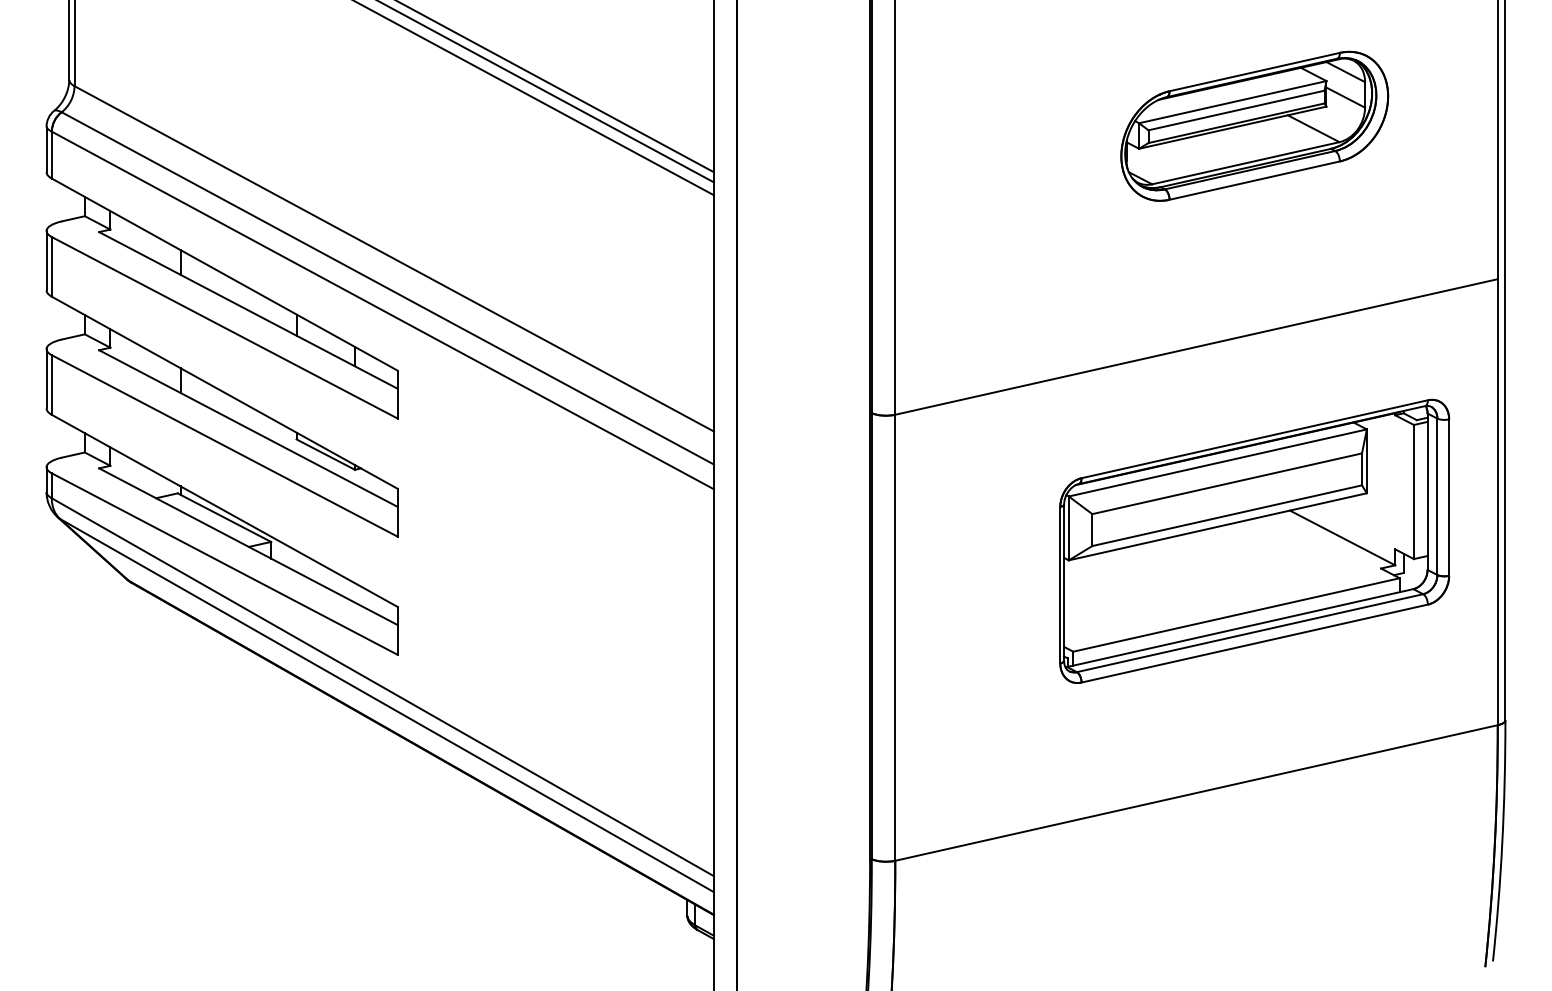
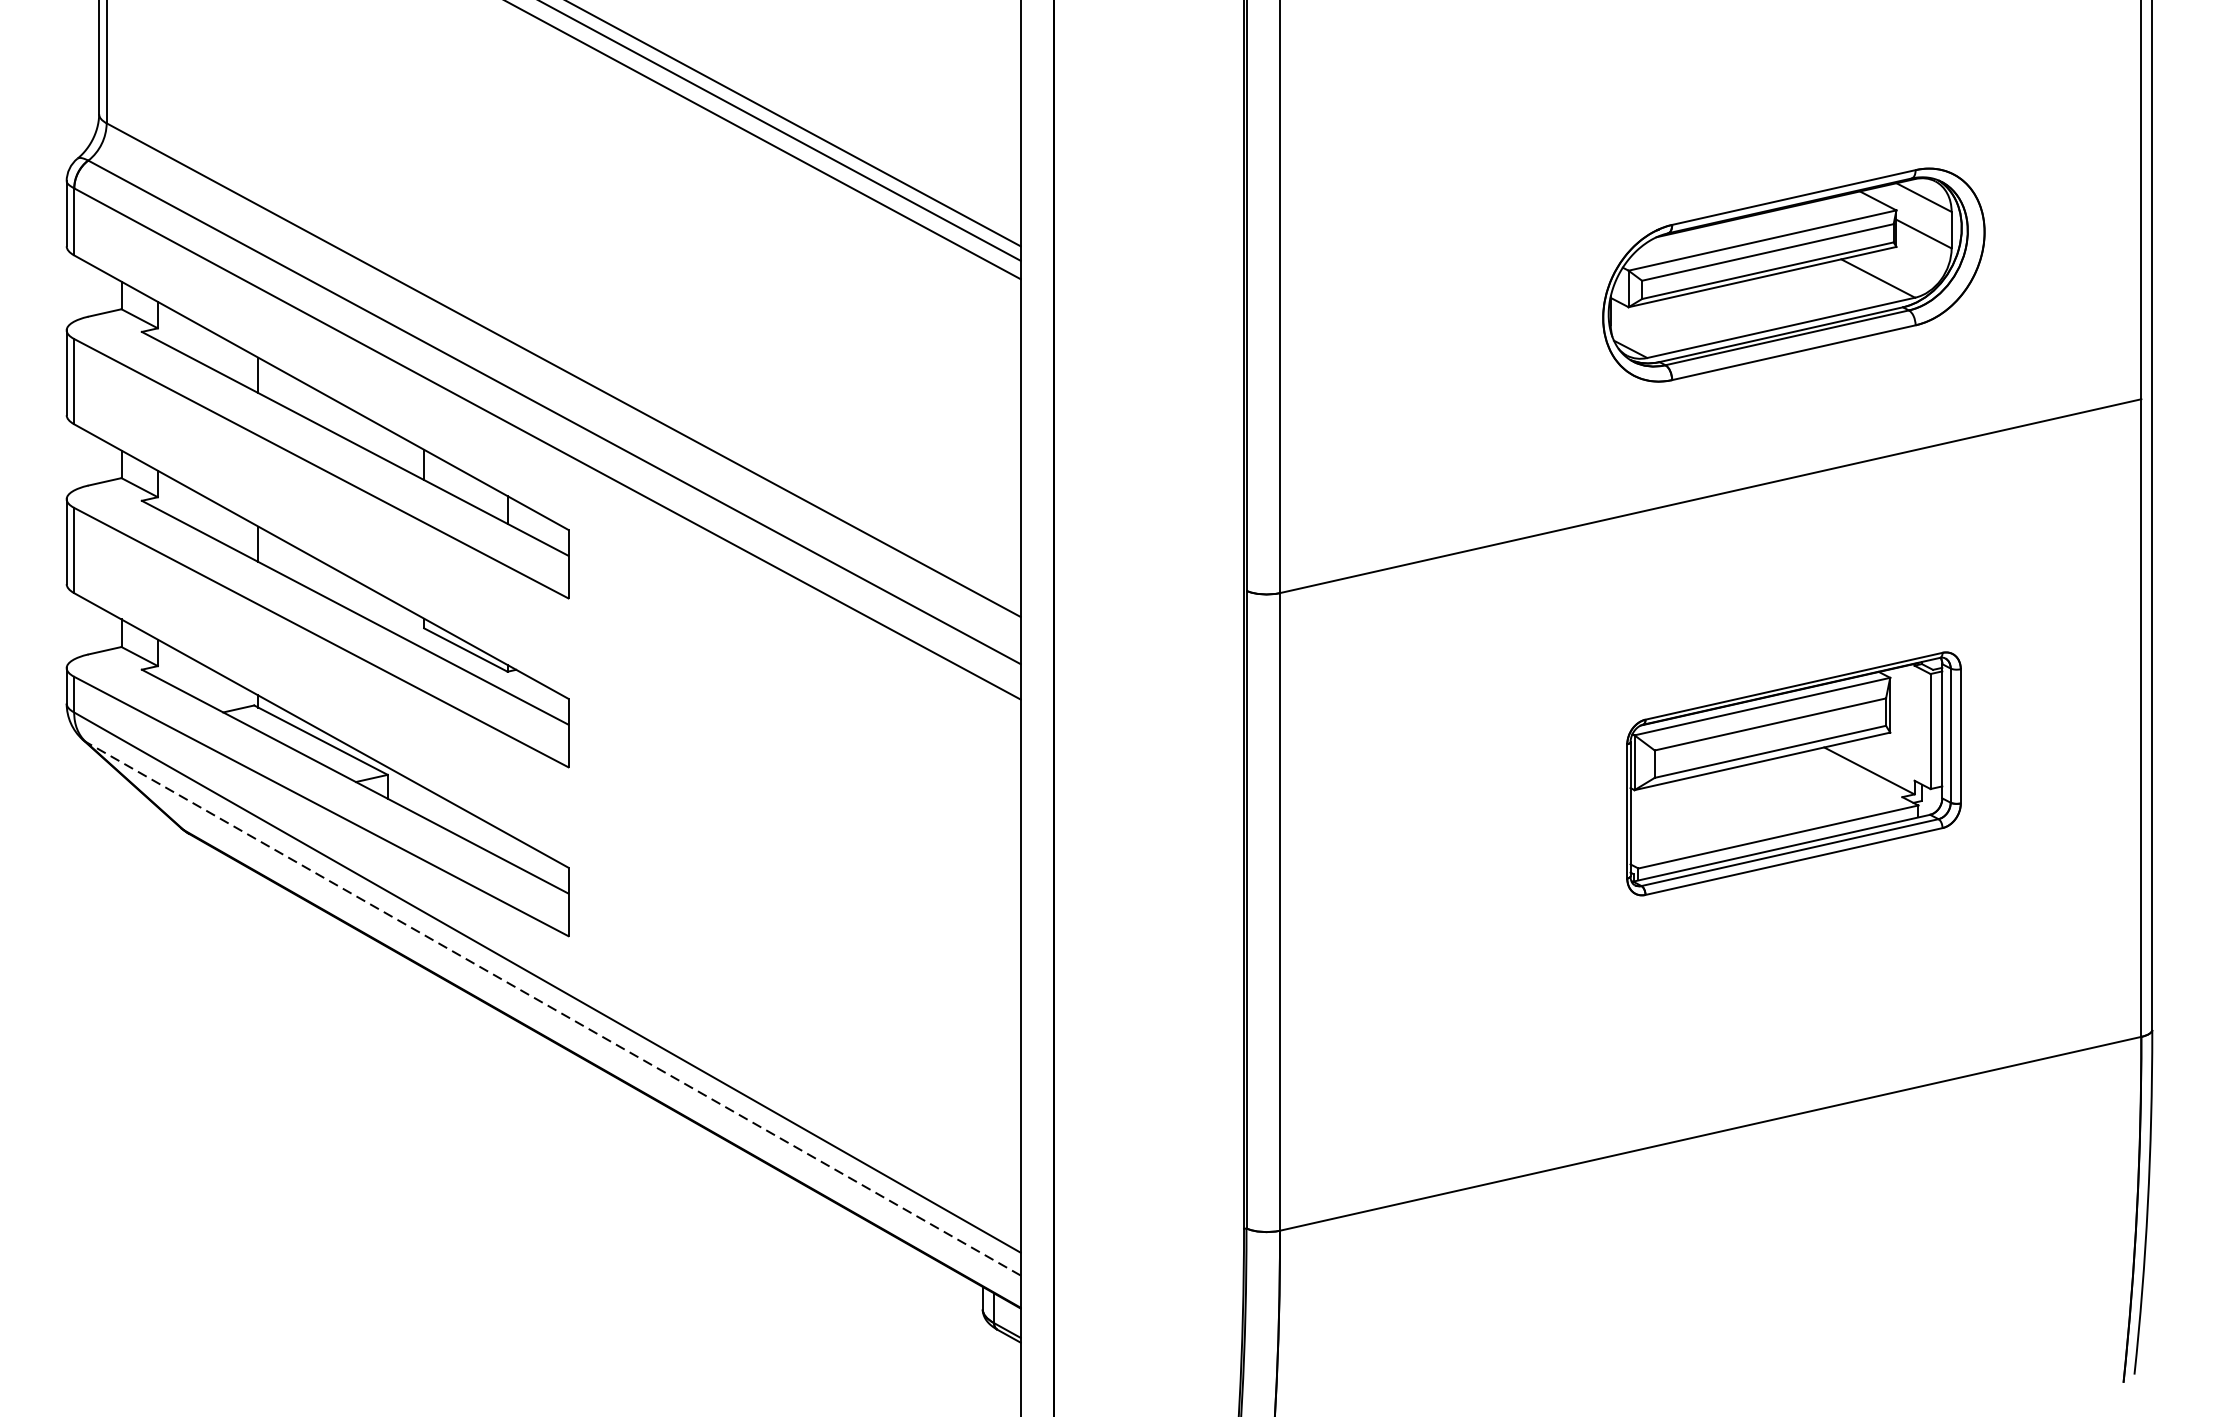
part: (1254, 125) -> (1793, 273), moved
part: (1254, 540) -> (1793, 772), size x0.6
line: (386, 705) -> (552, 1008), solid -> dashed

